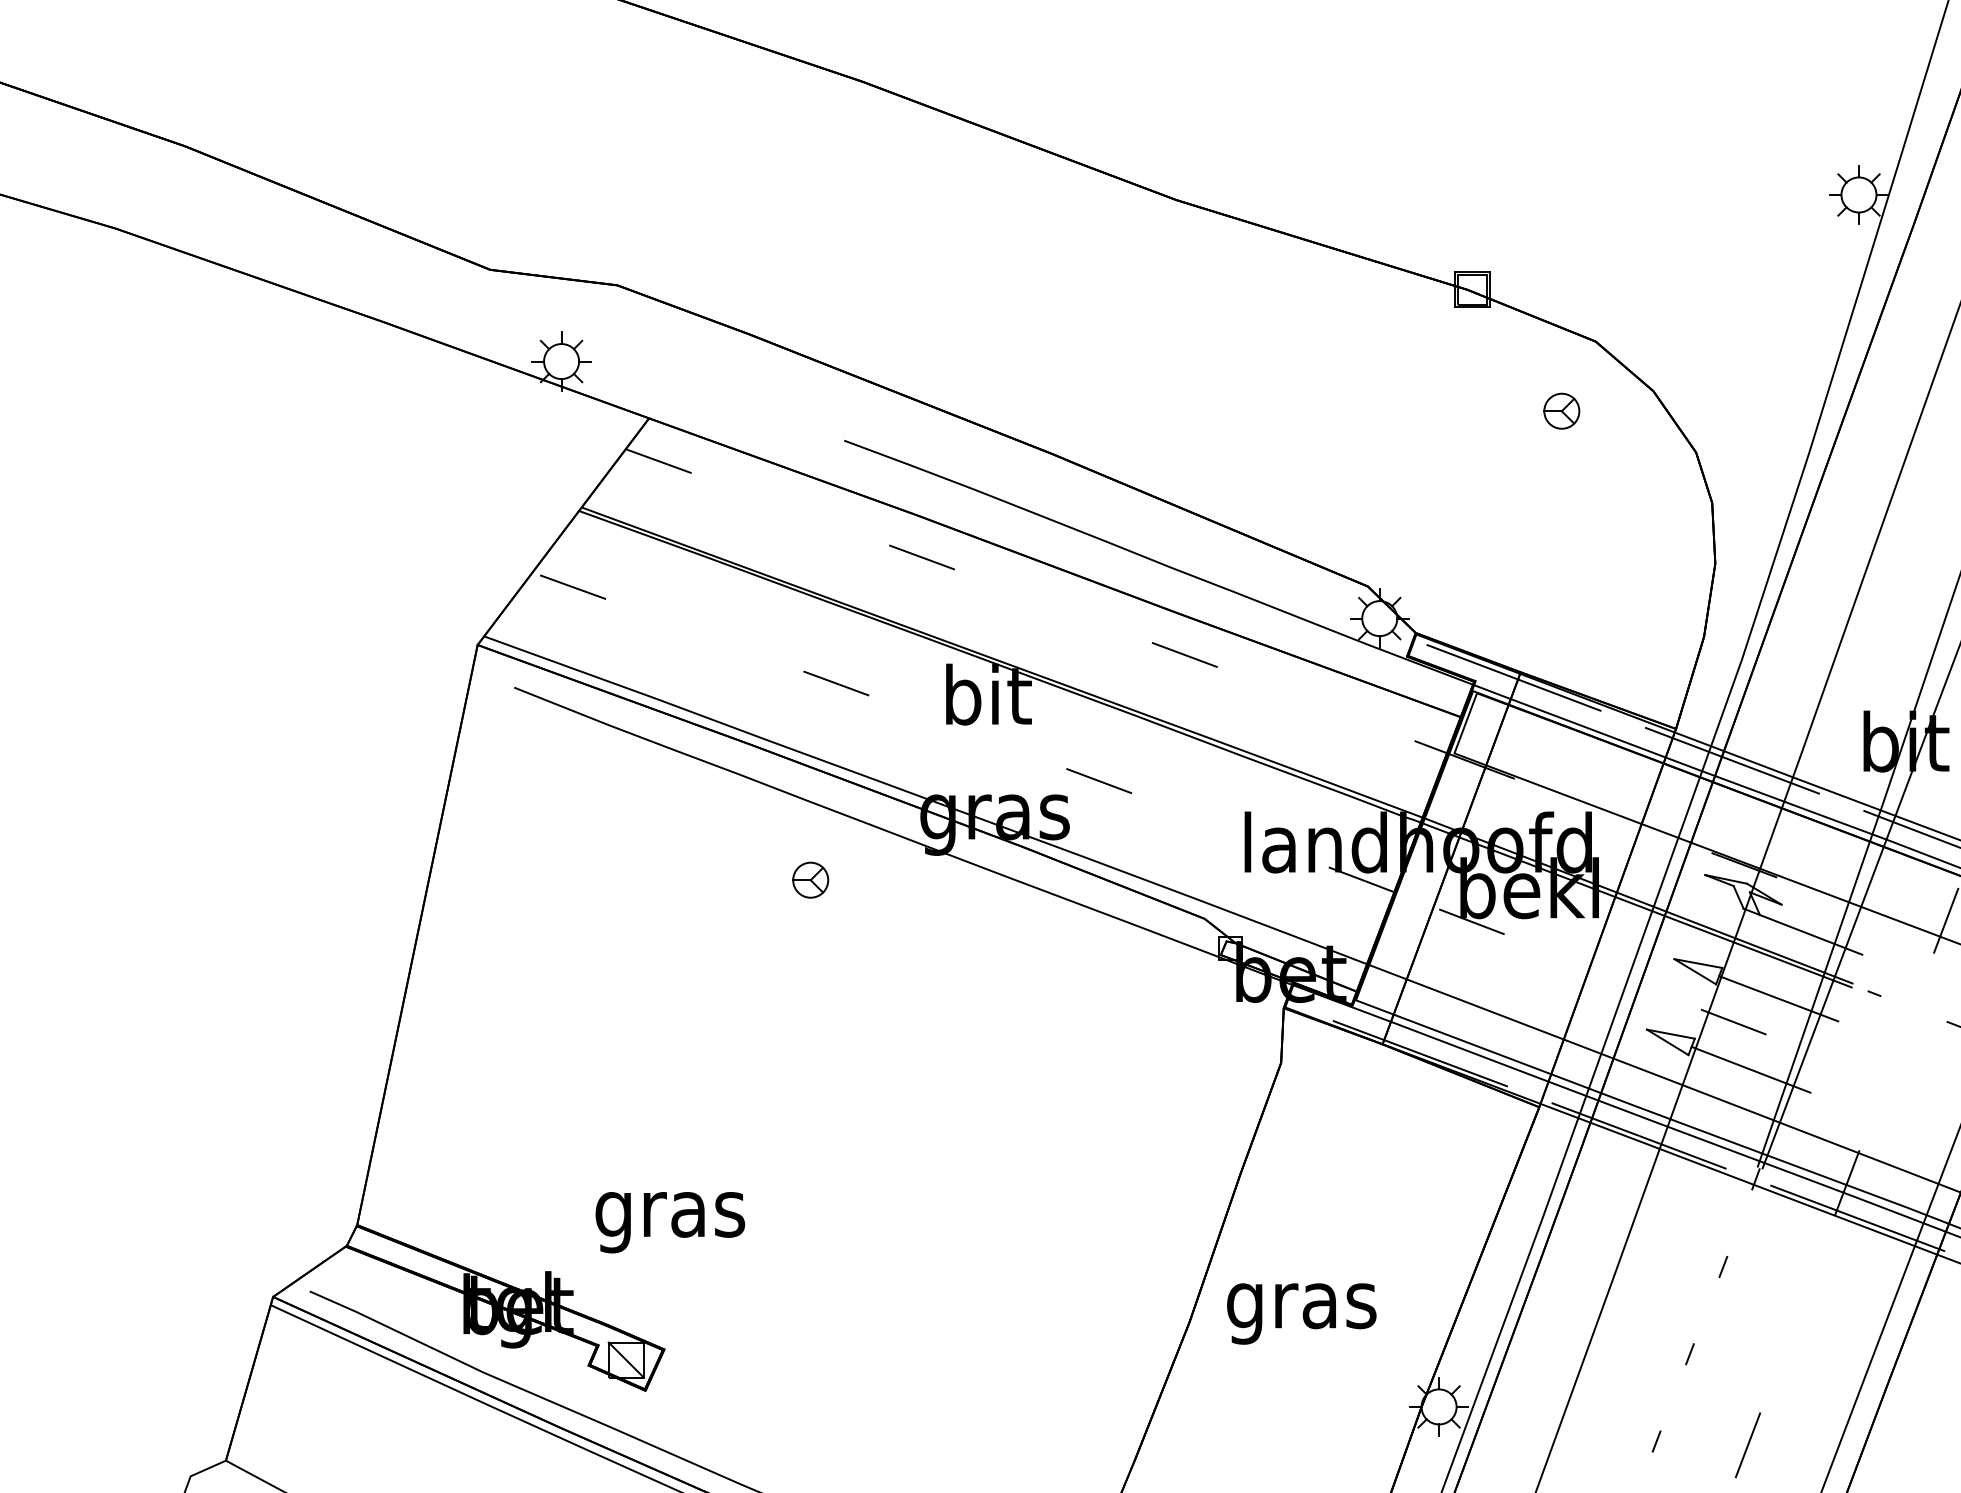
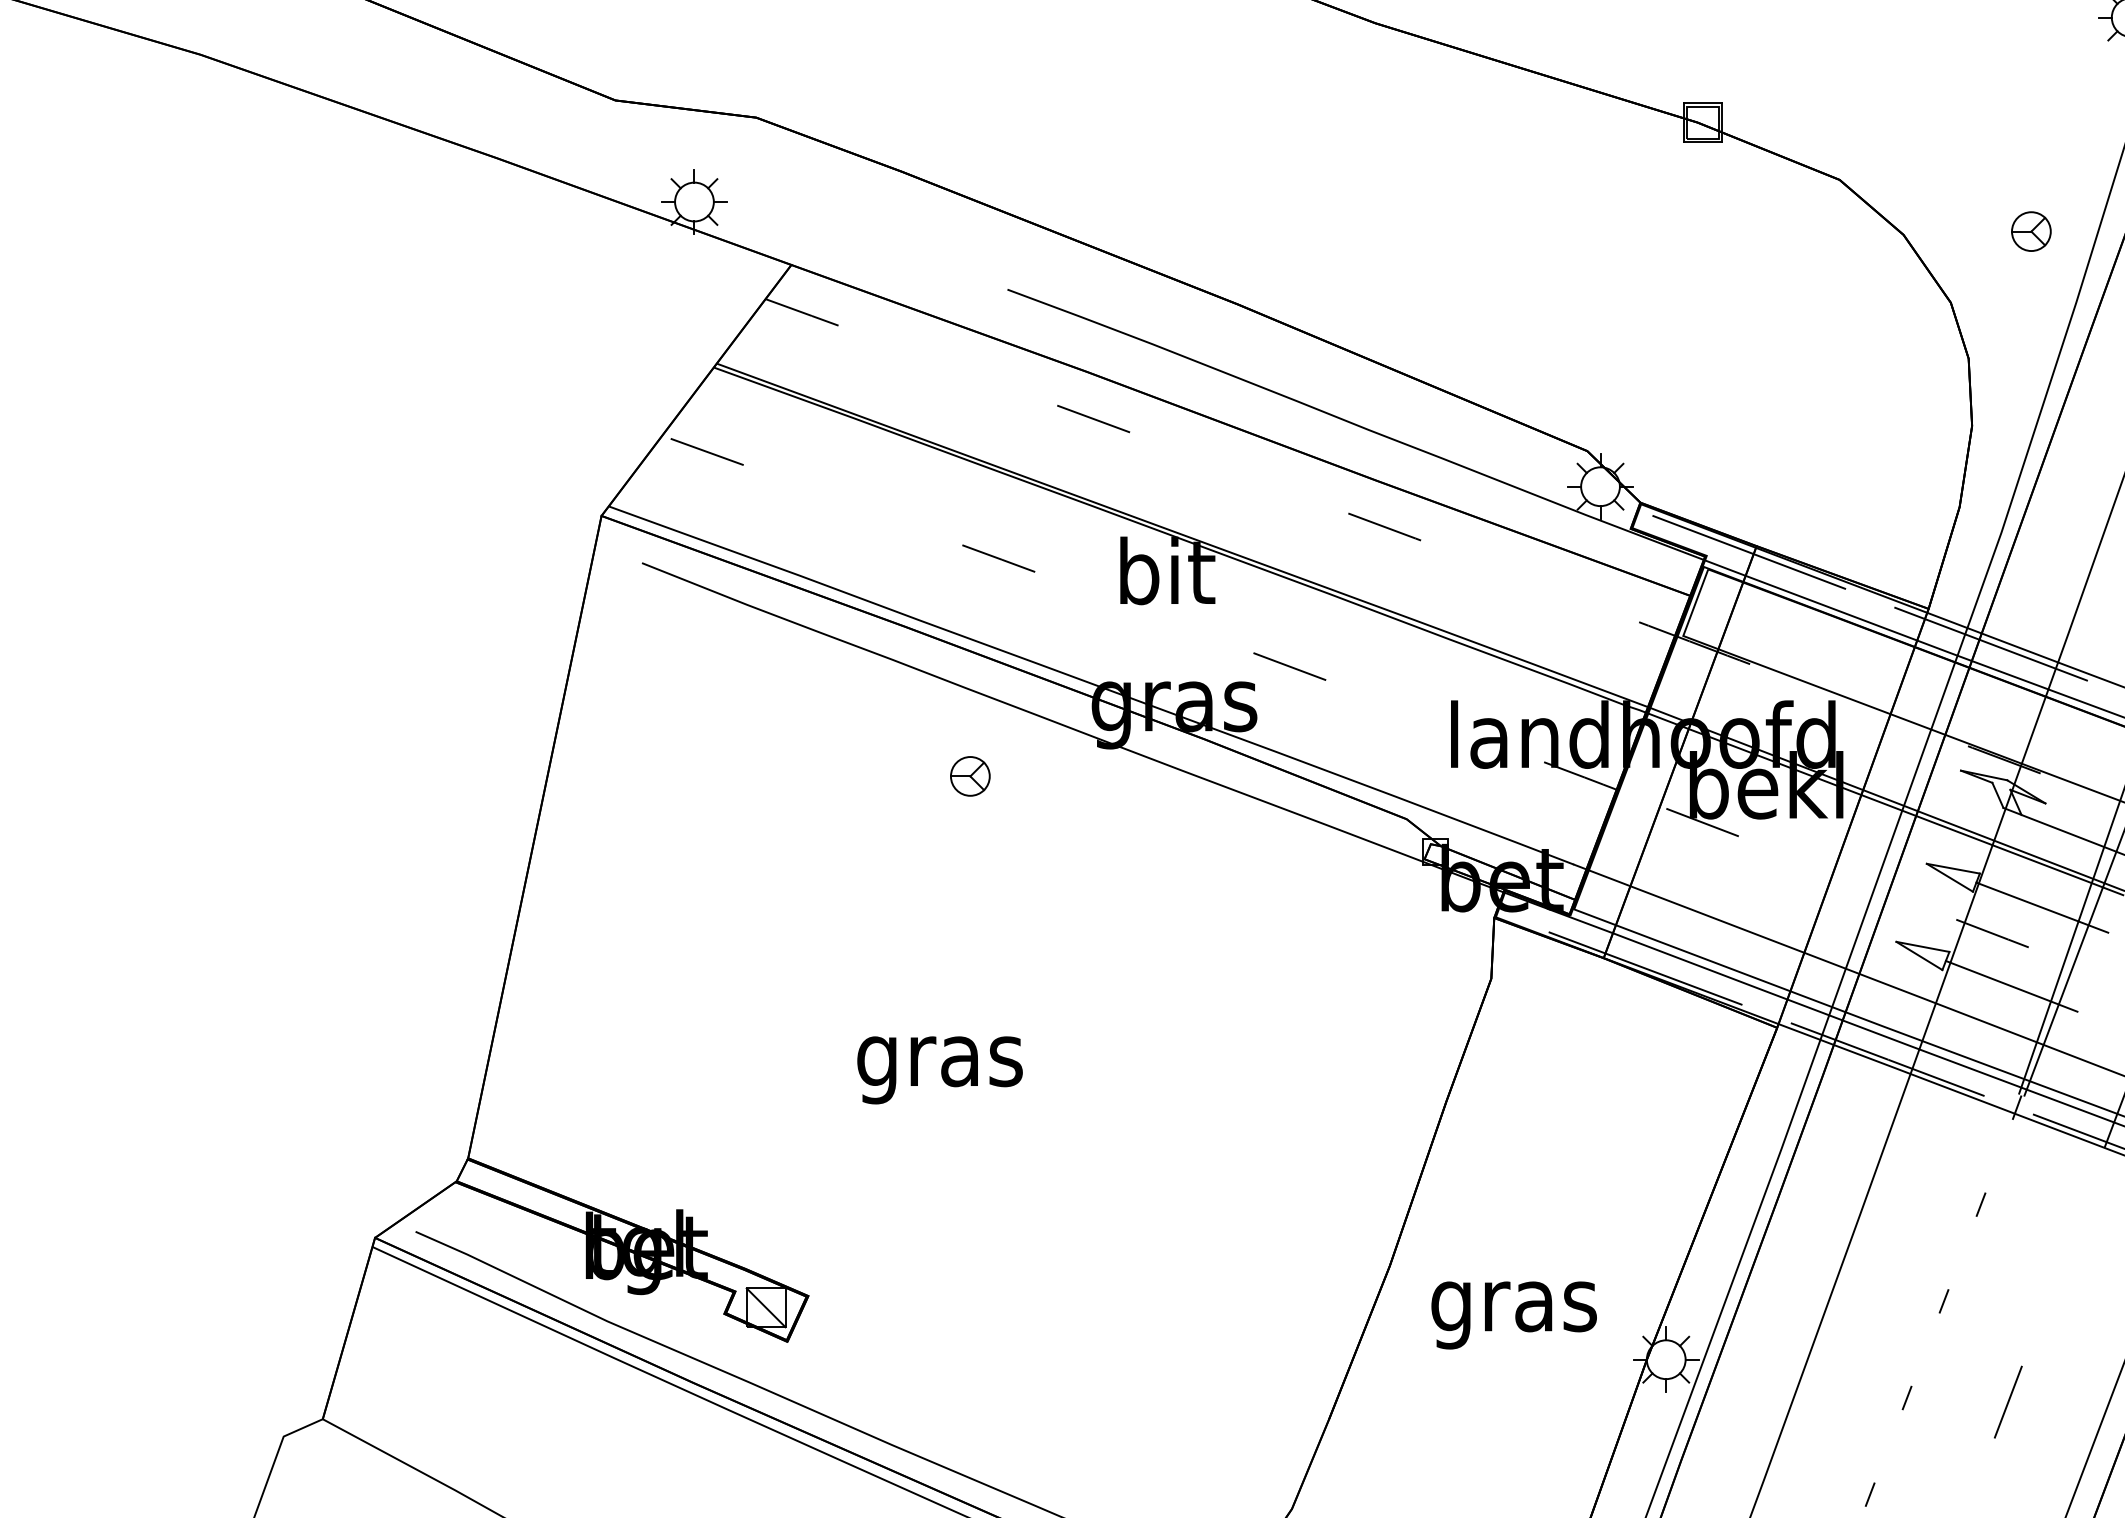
part: (1561, 410) -> (2031, 230), moved
text: (670, 1222) -> (940, 1070), moved
text: (1301, 1313) -> (1513, 1314), moved

